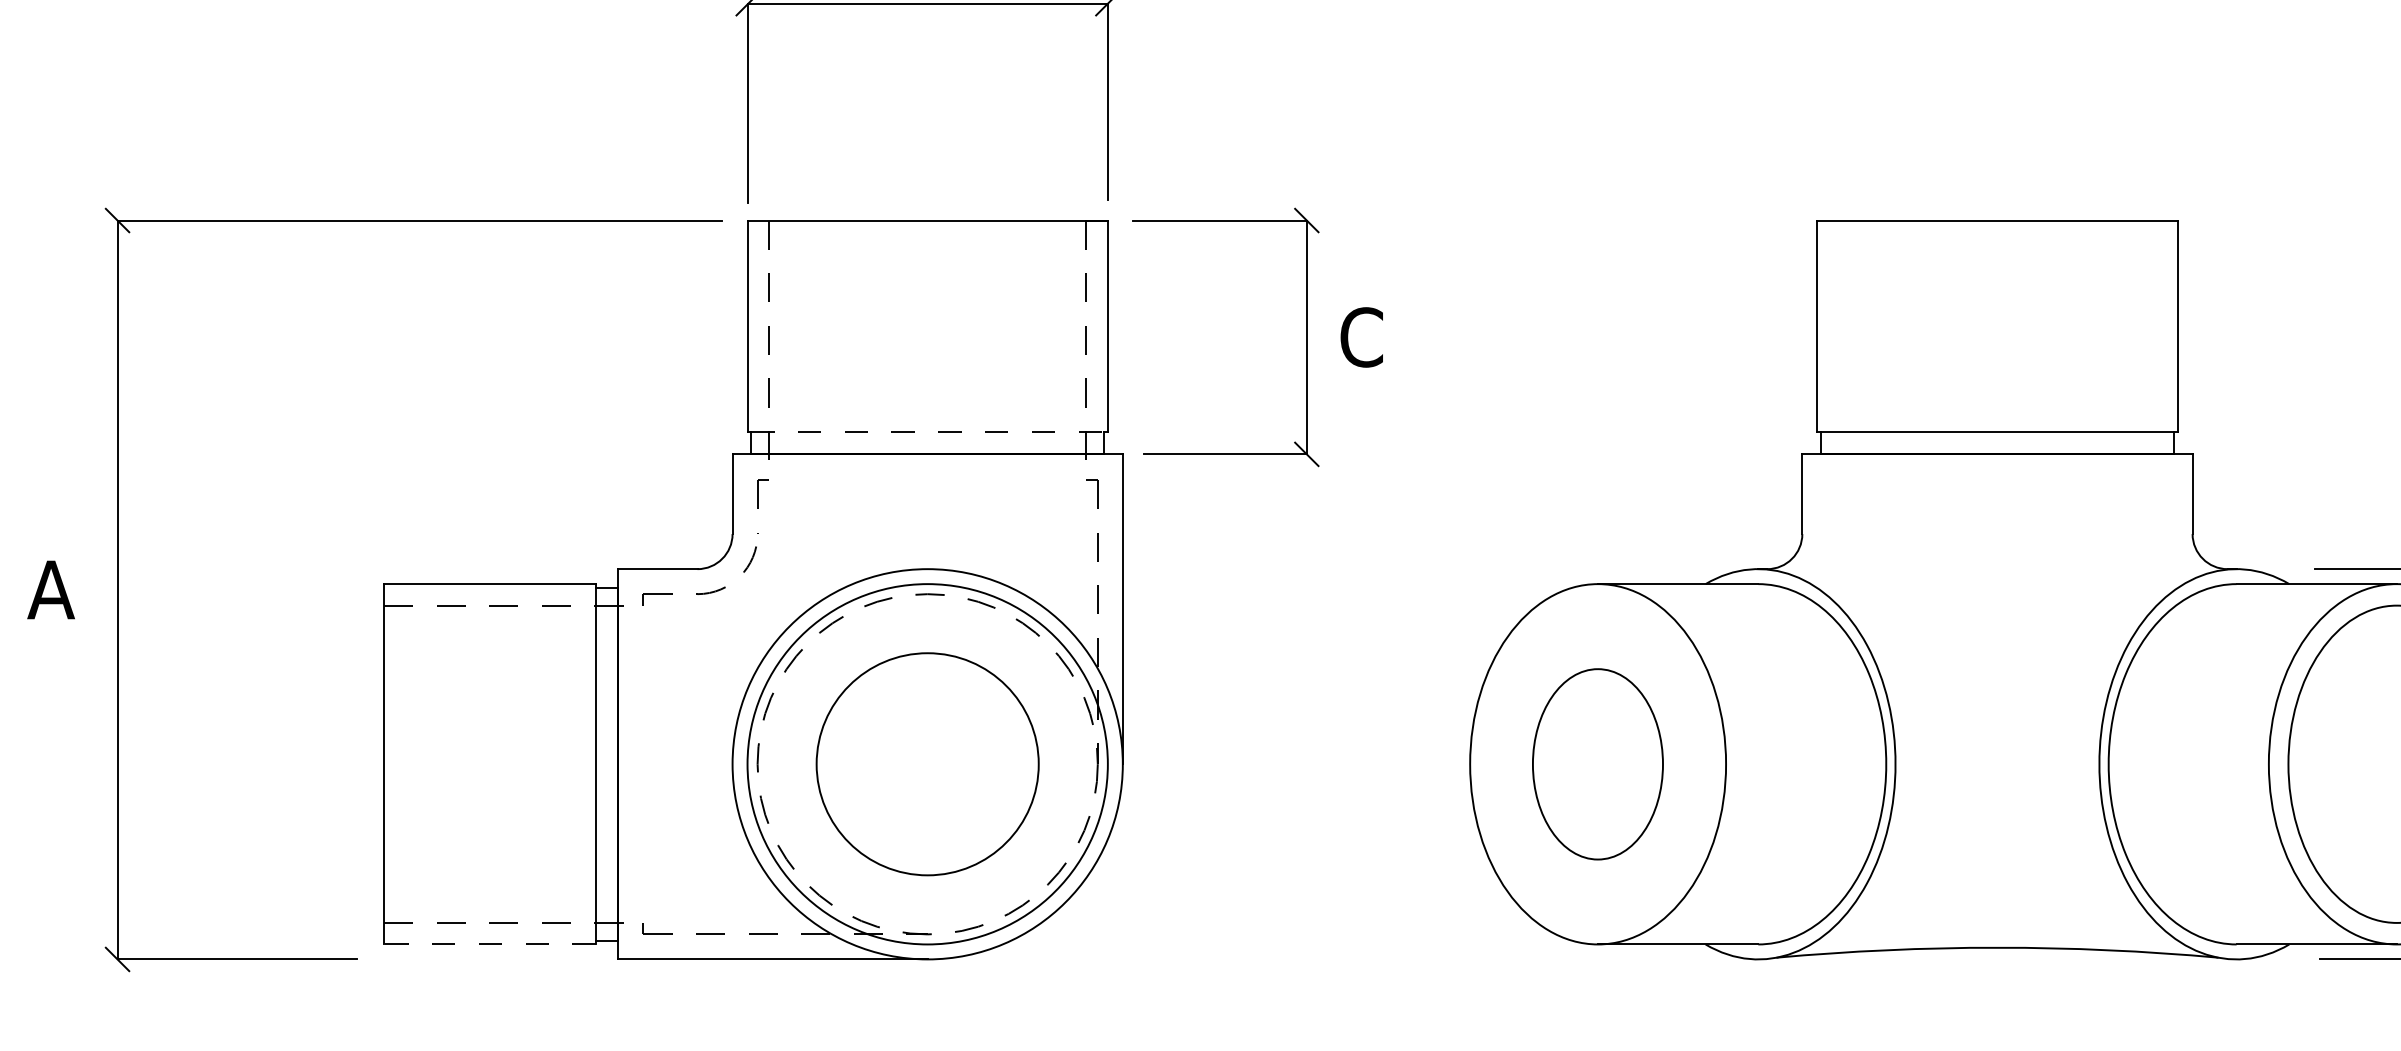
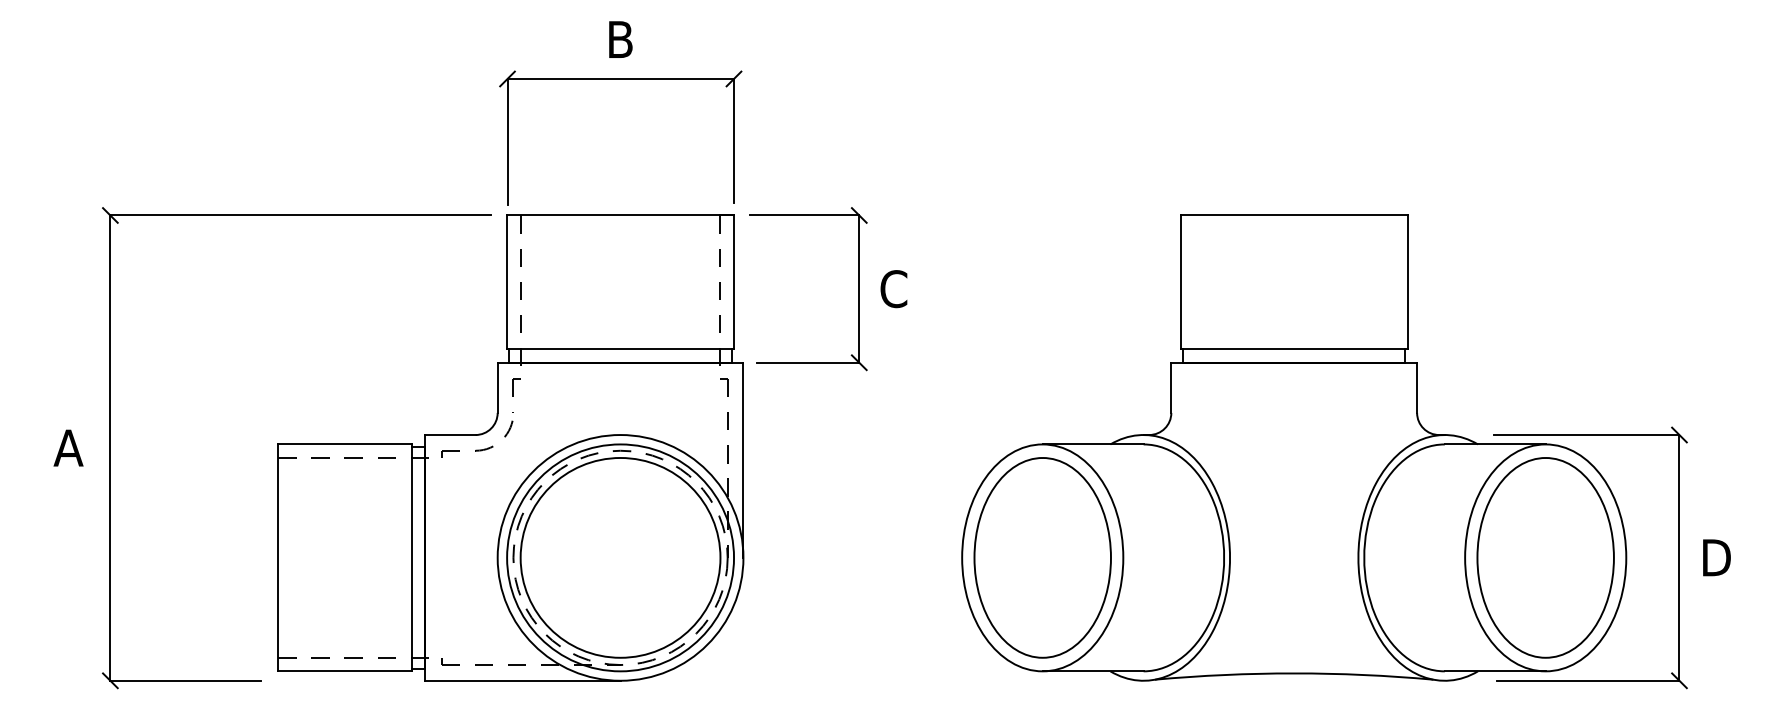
line: (929, 431) -> (621, 348), dashed -> solid
circle: (927, 763) -> (620, 557), size x1.43
part: (1597, 763) -> (1042, 557), size x1.67
line: (489, 944) -> (344, 671), dashed -> solid

